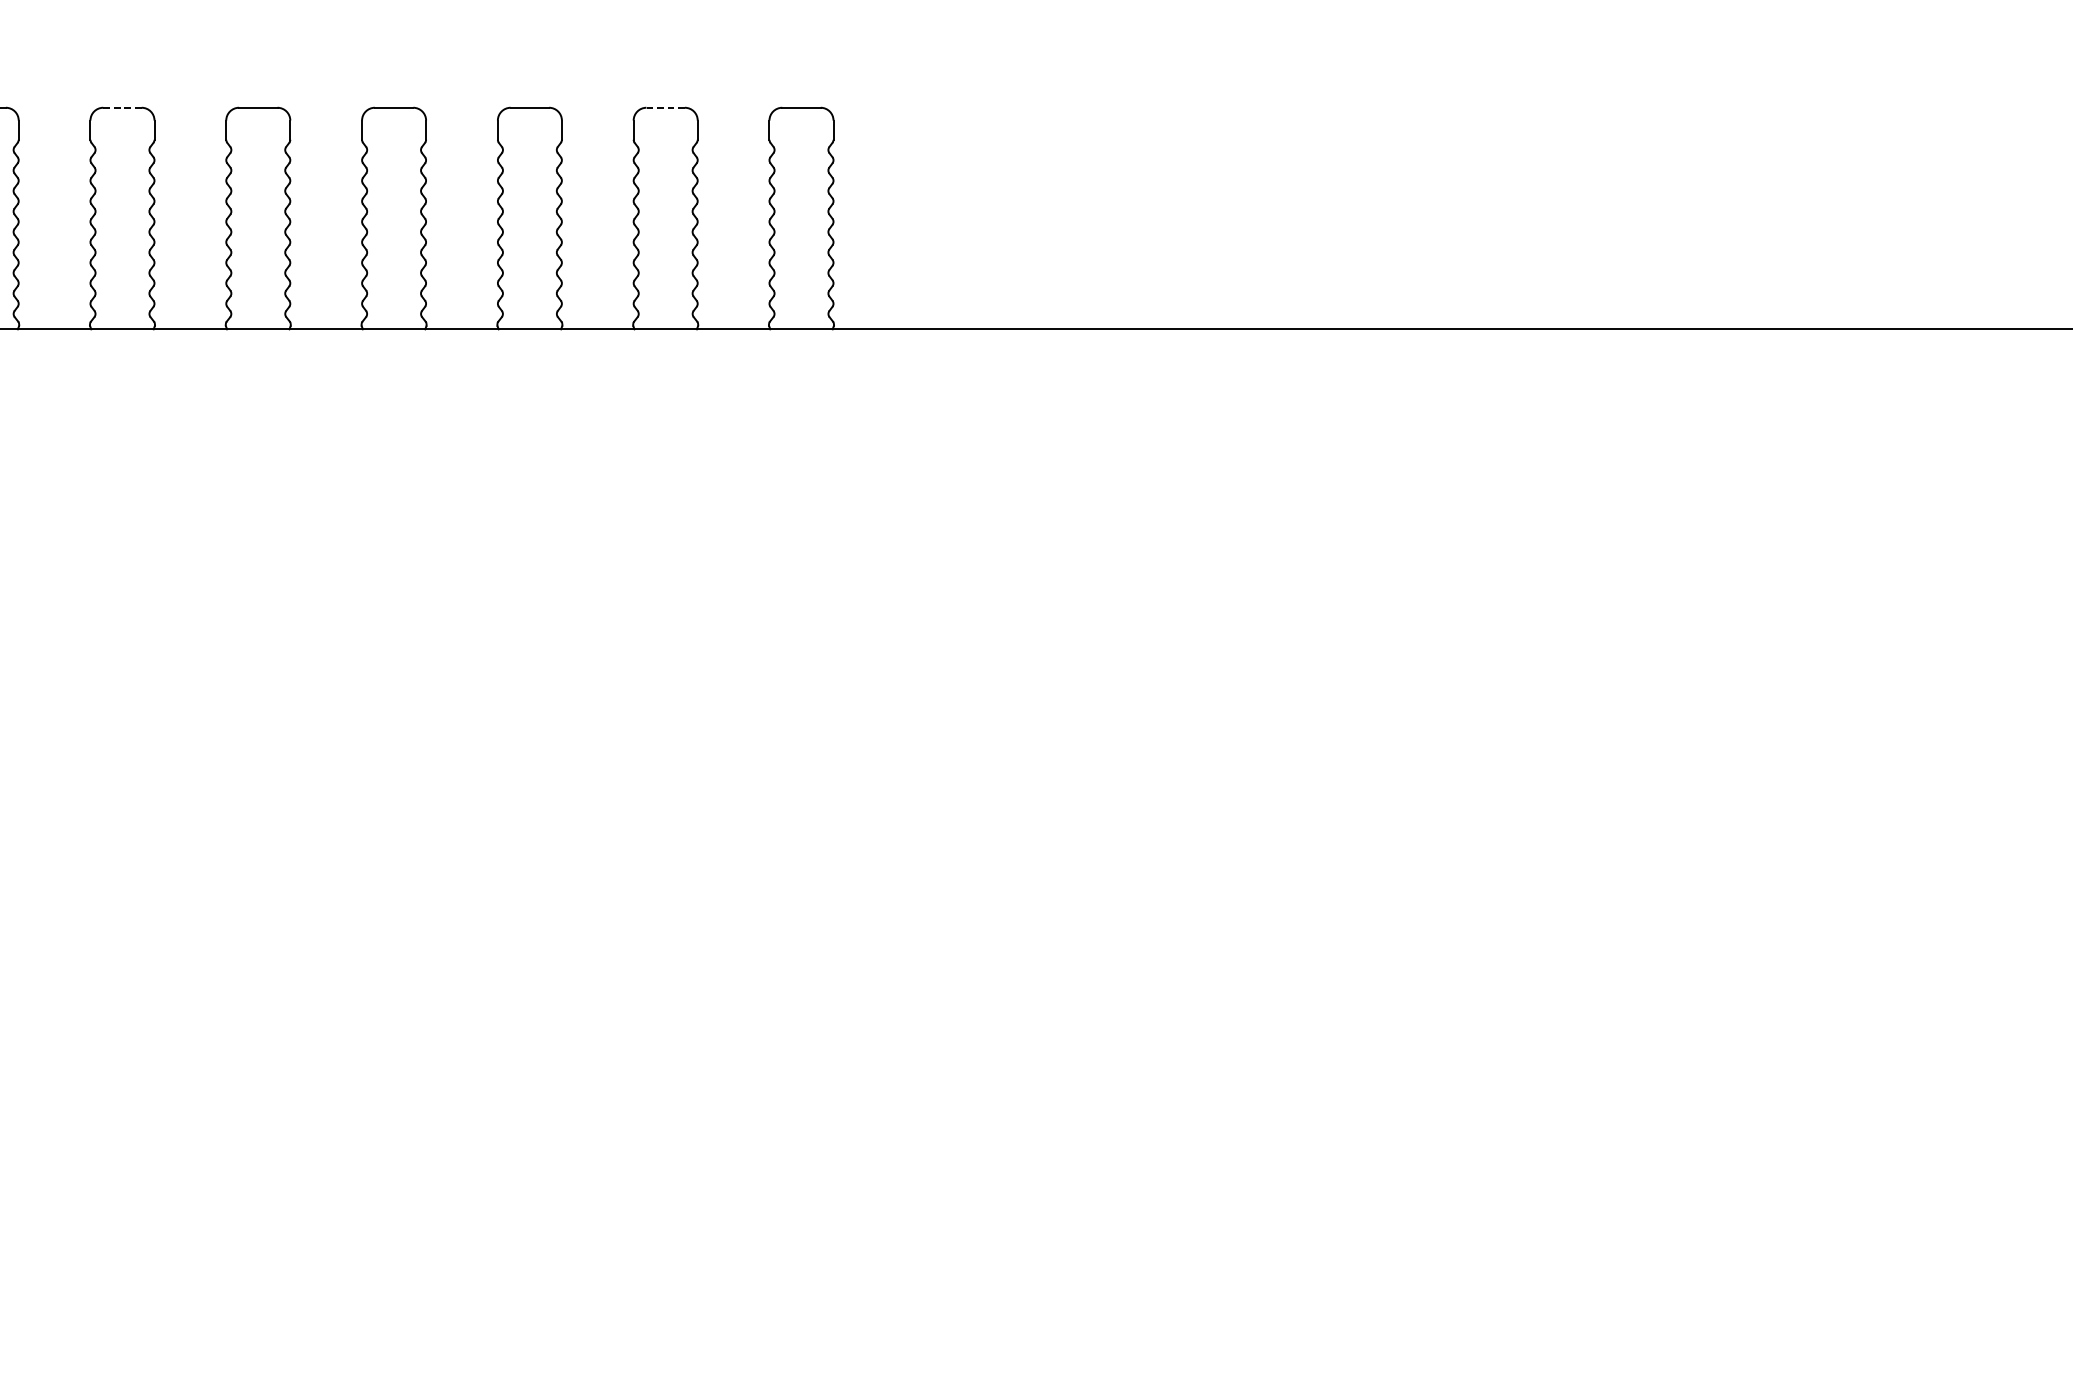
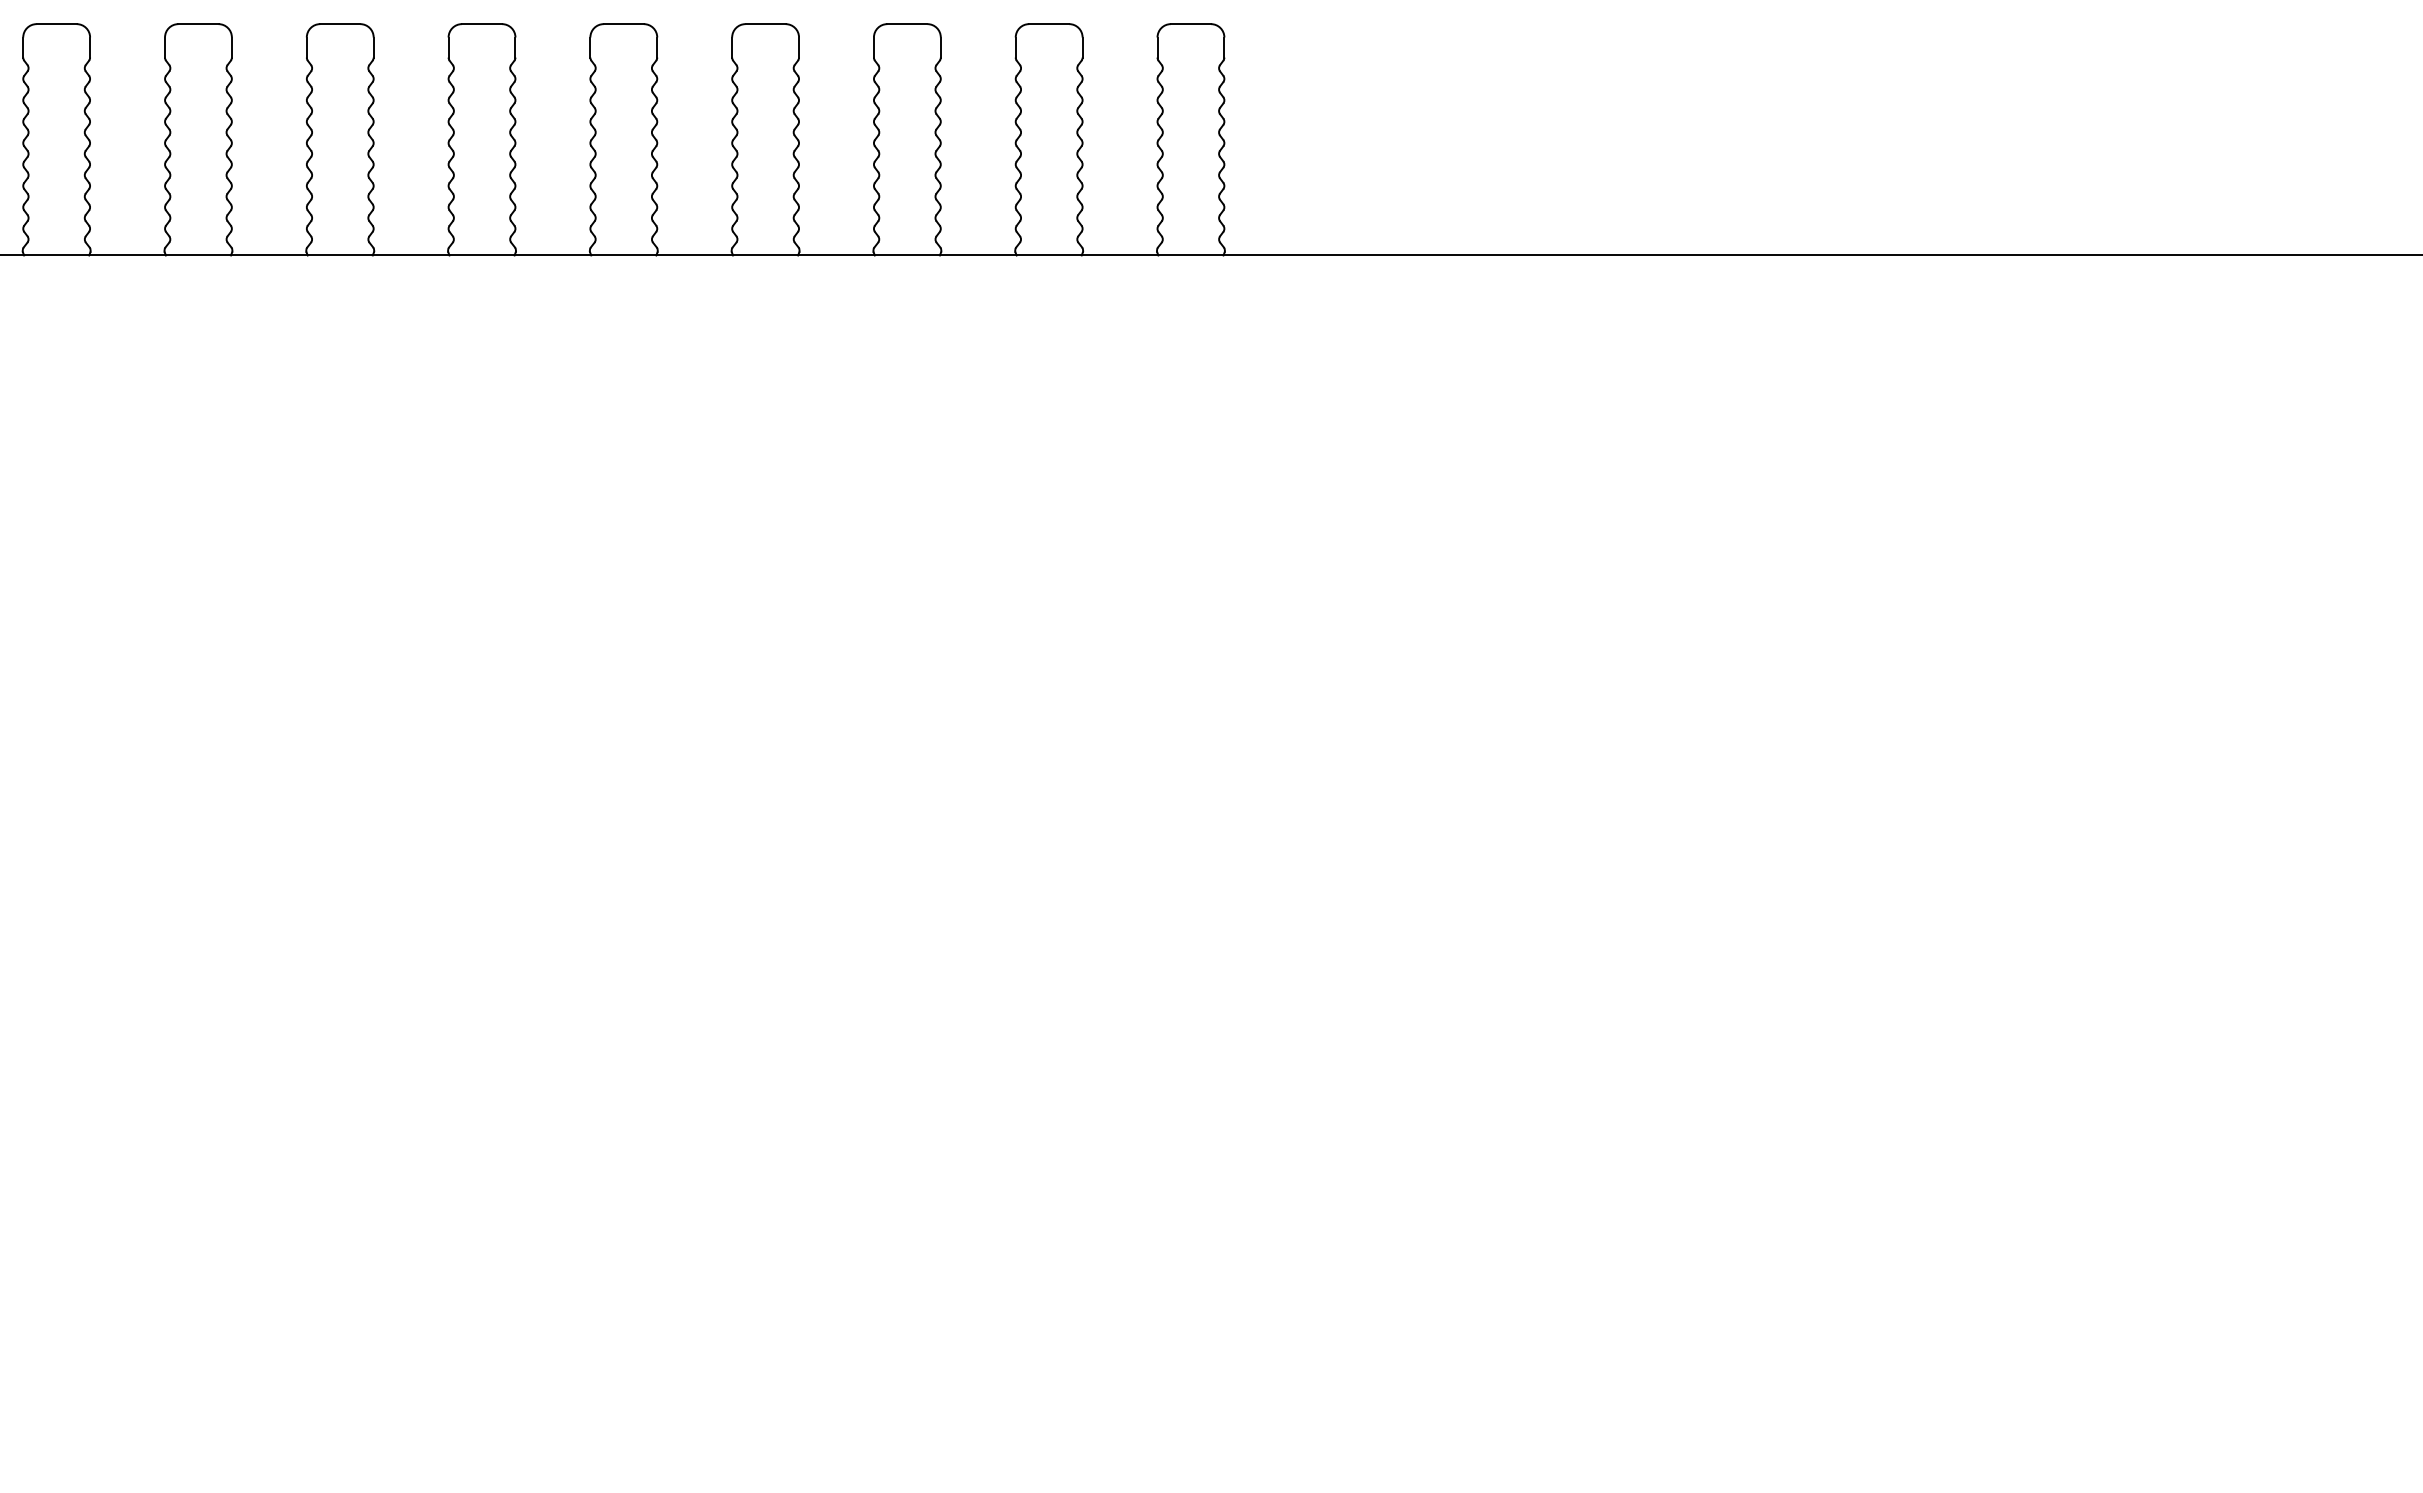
line: (121, 108) -> (481, 24), dashed -> solid
line: (665, 108) -> (1048, 24), dashed -> solid

